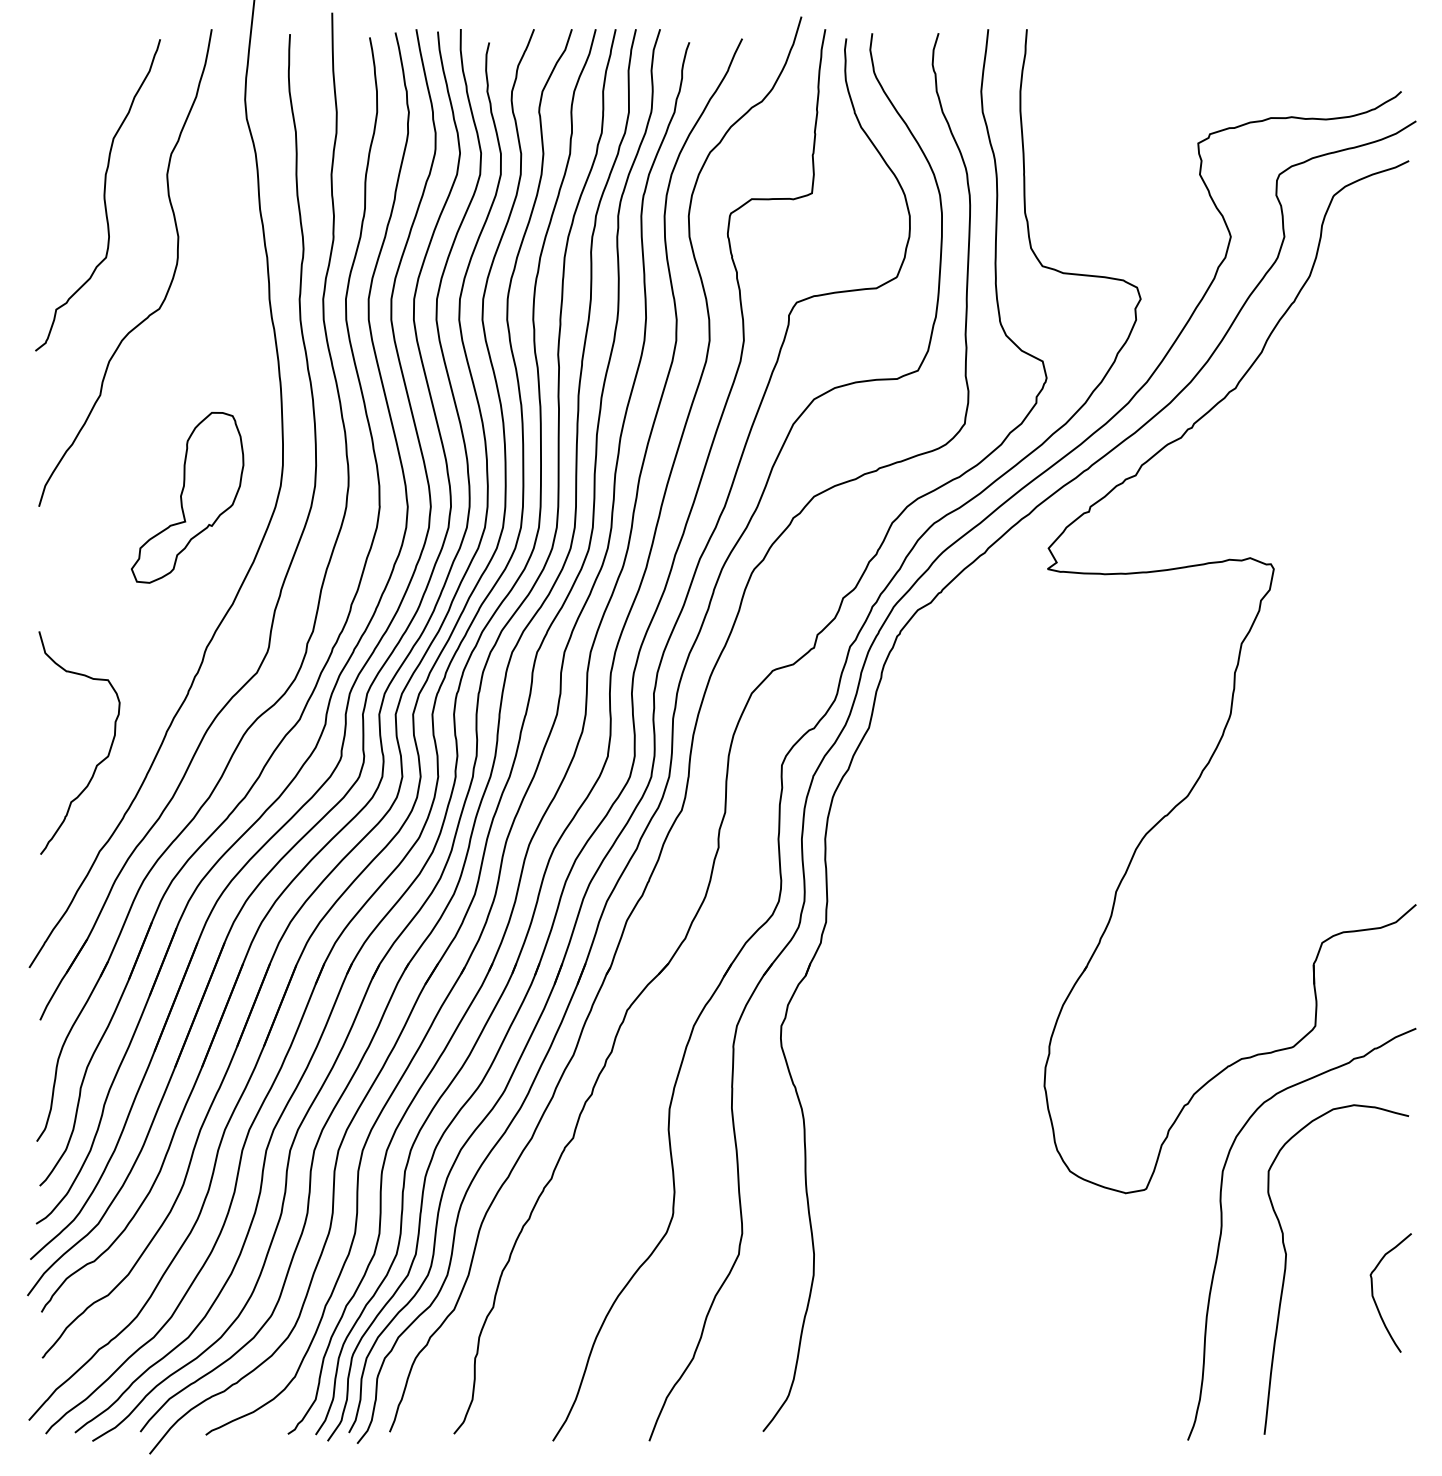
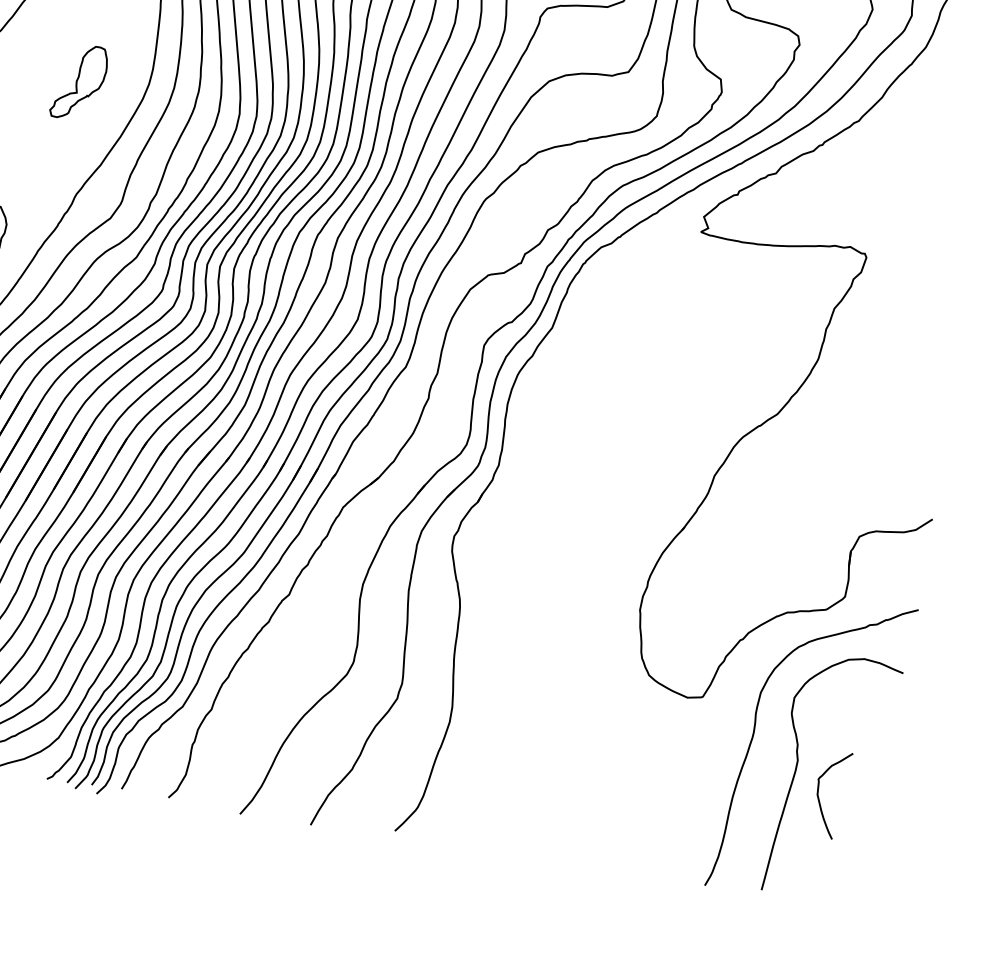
part: (187, 497) -> (79, 82), size x0.6
curve: (1374, 1297) -> (818, 796), moved

